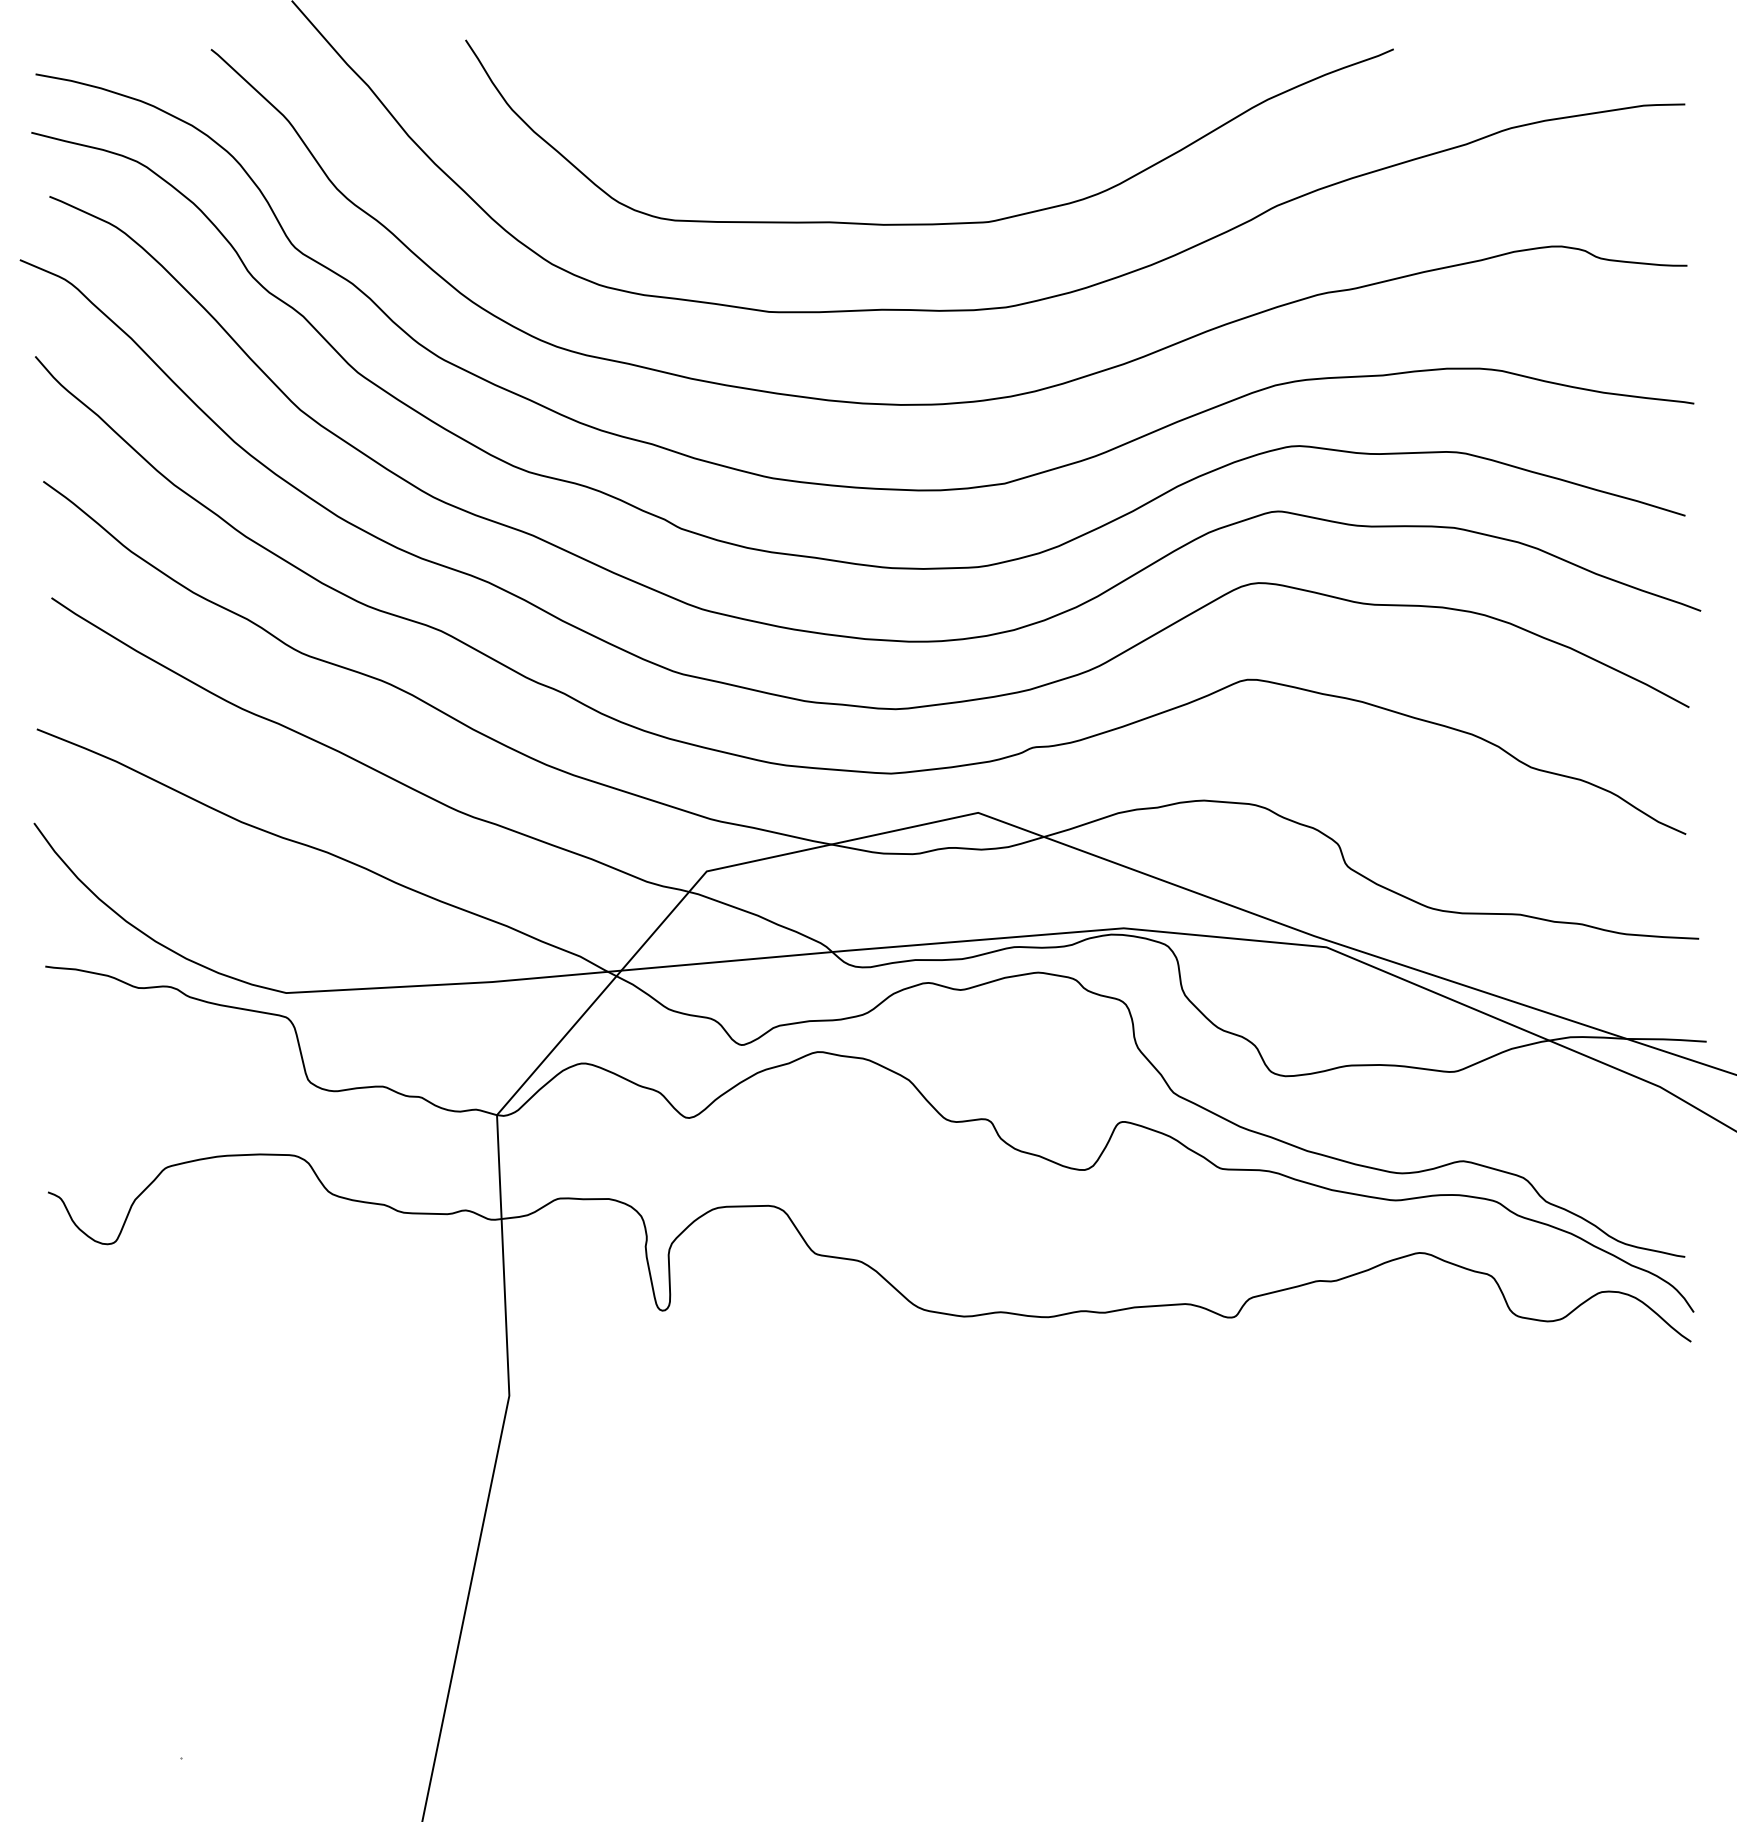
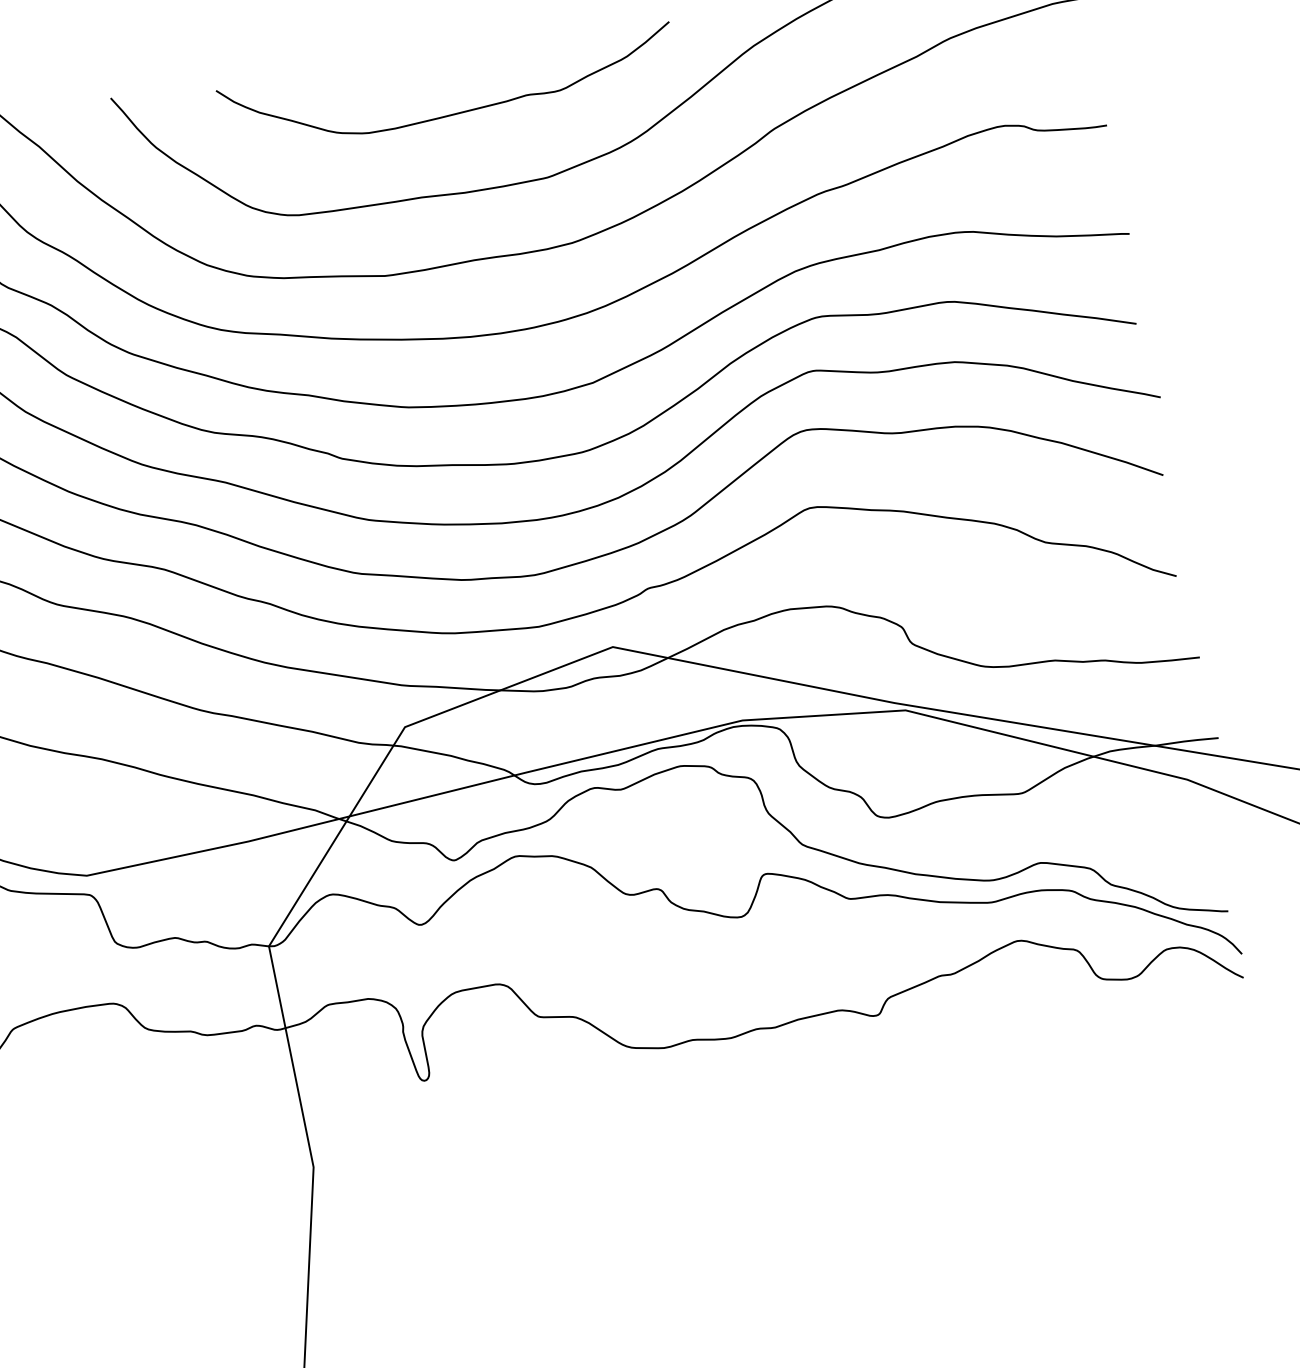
curve: (890, 124) -> (457, 112), added

